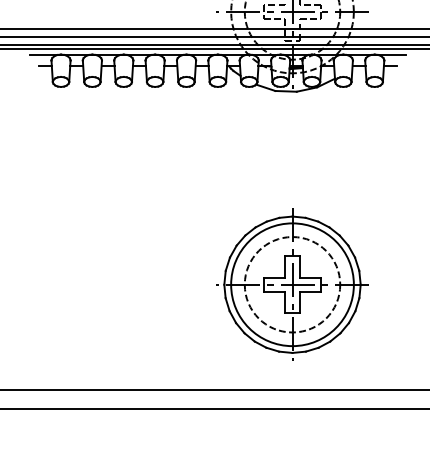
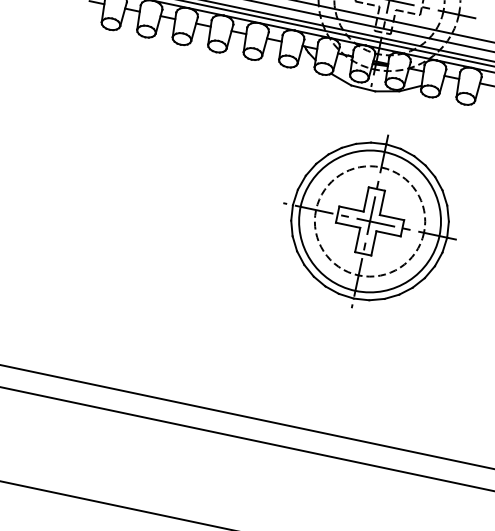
part: (292, 284) -> (370, 221), moved

